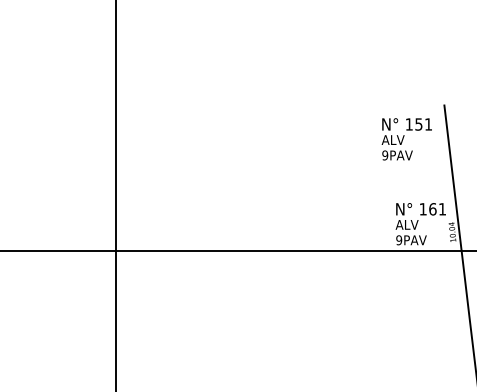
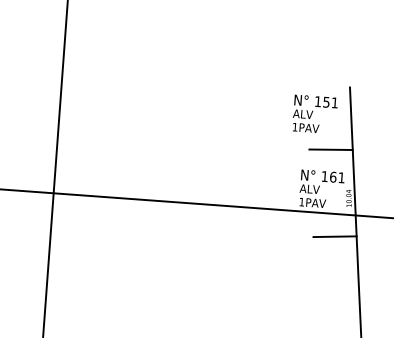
text: (385, 155) -> (295, 127), 9PAV -> 1PAV
line: (427, 177) -> (330, 149), added
text: (399, 240) -> (302, 202), 9PAV -> 1PAV
line: (439, 276) -> (334, 236), added

